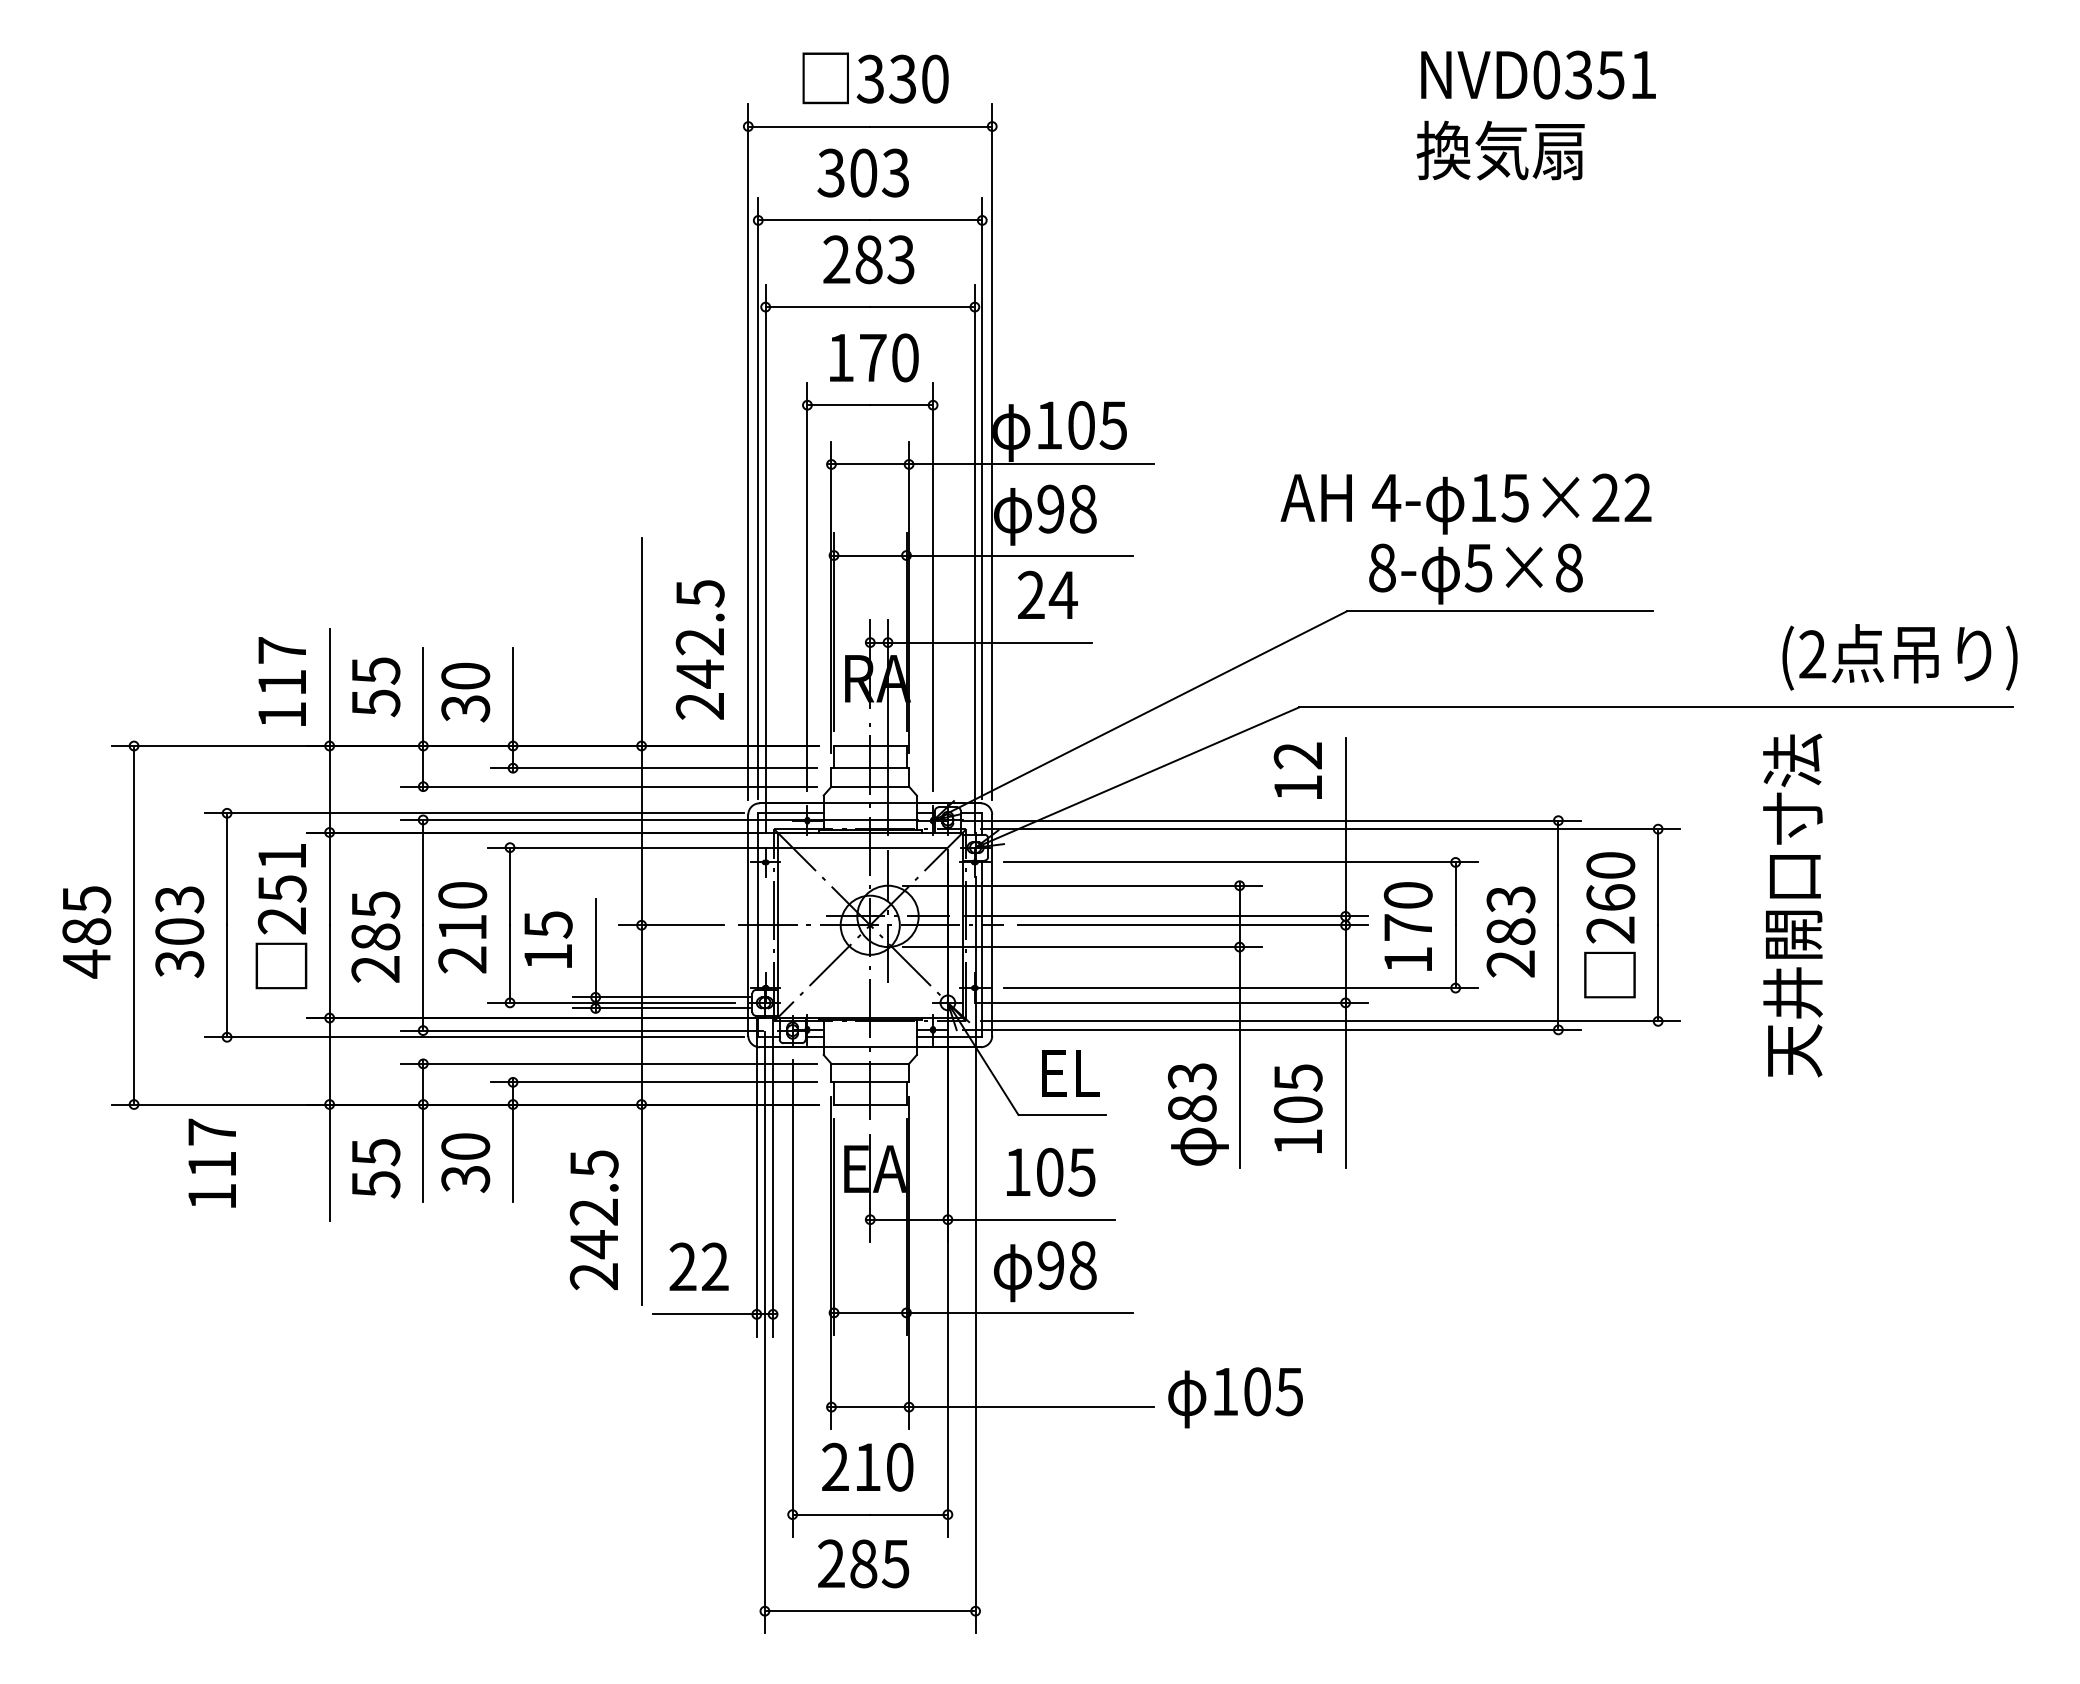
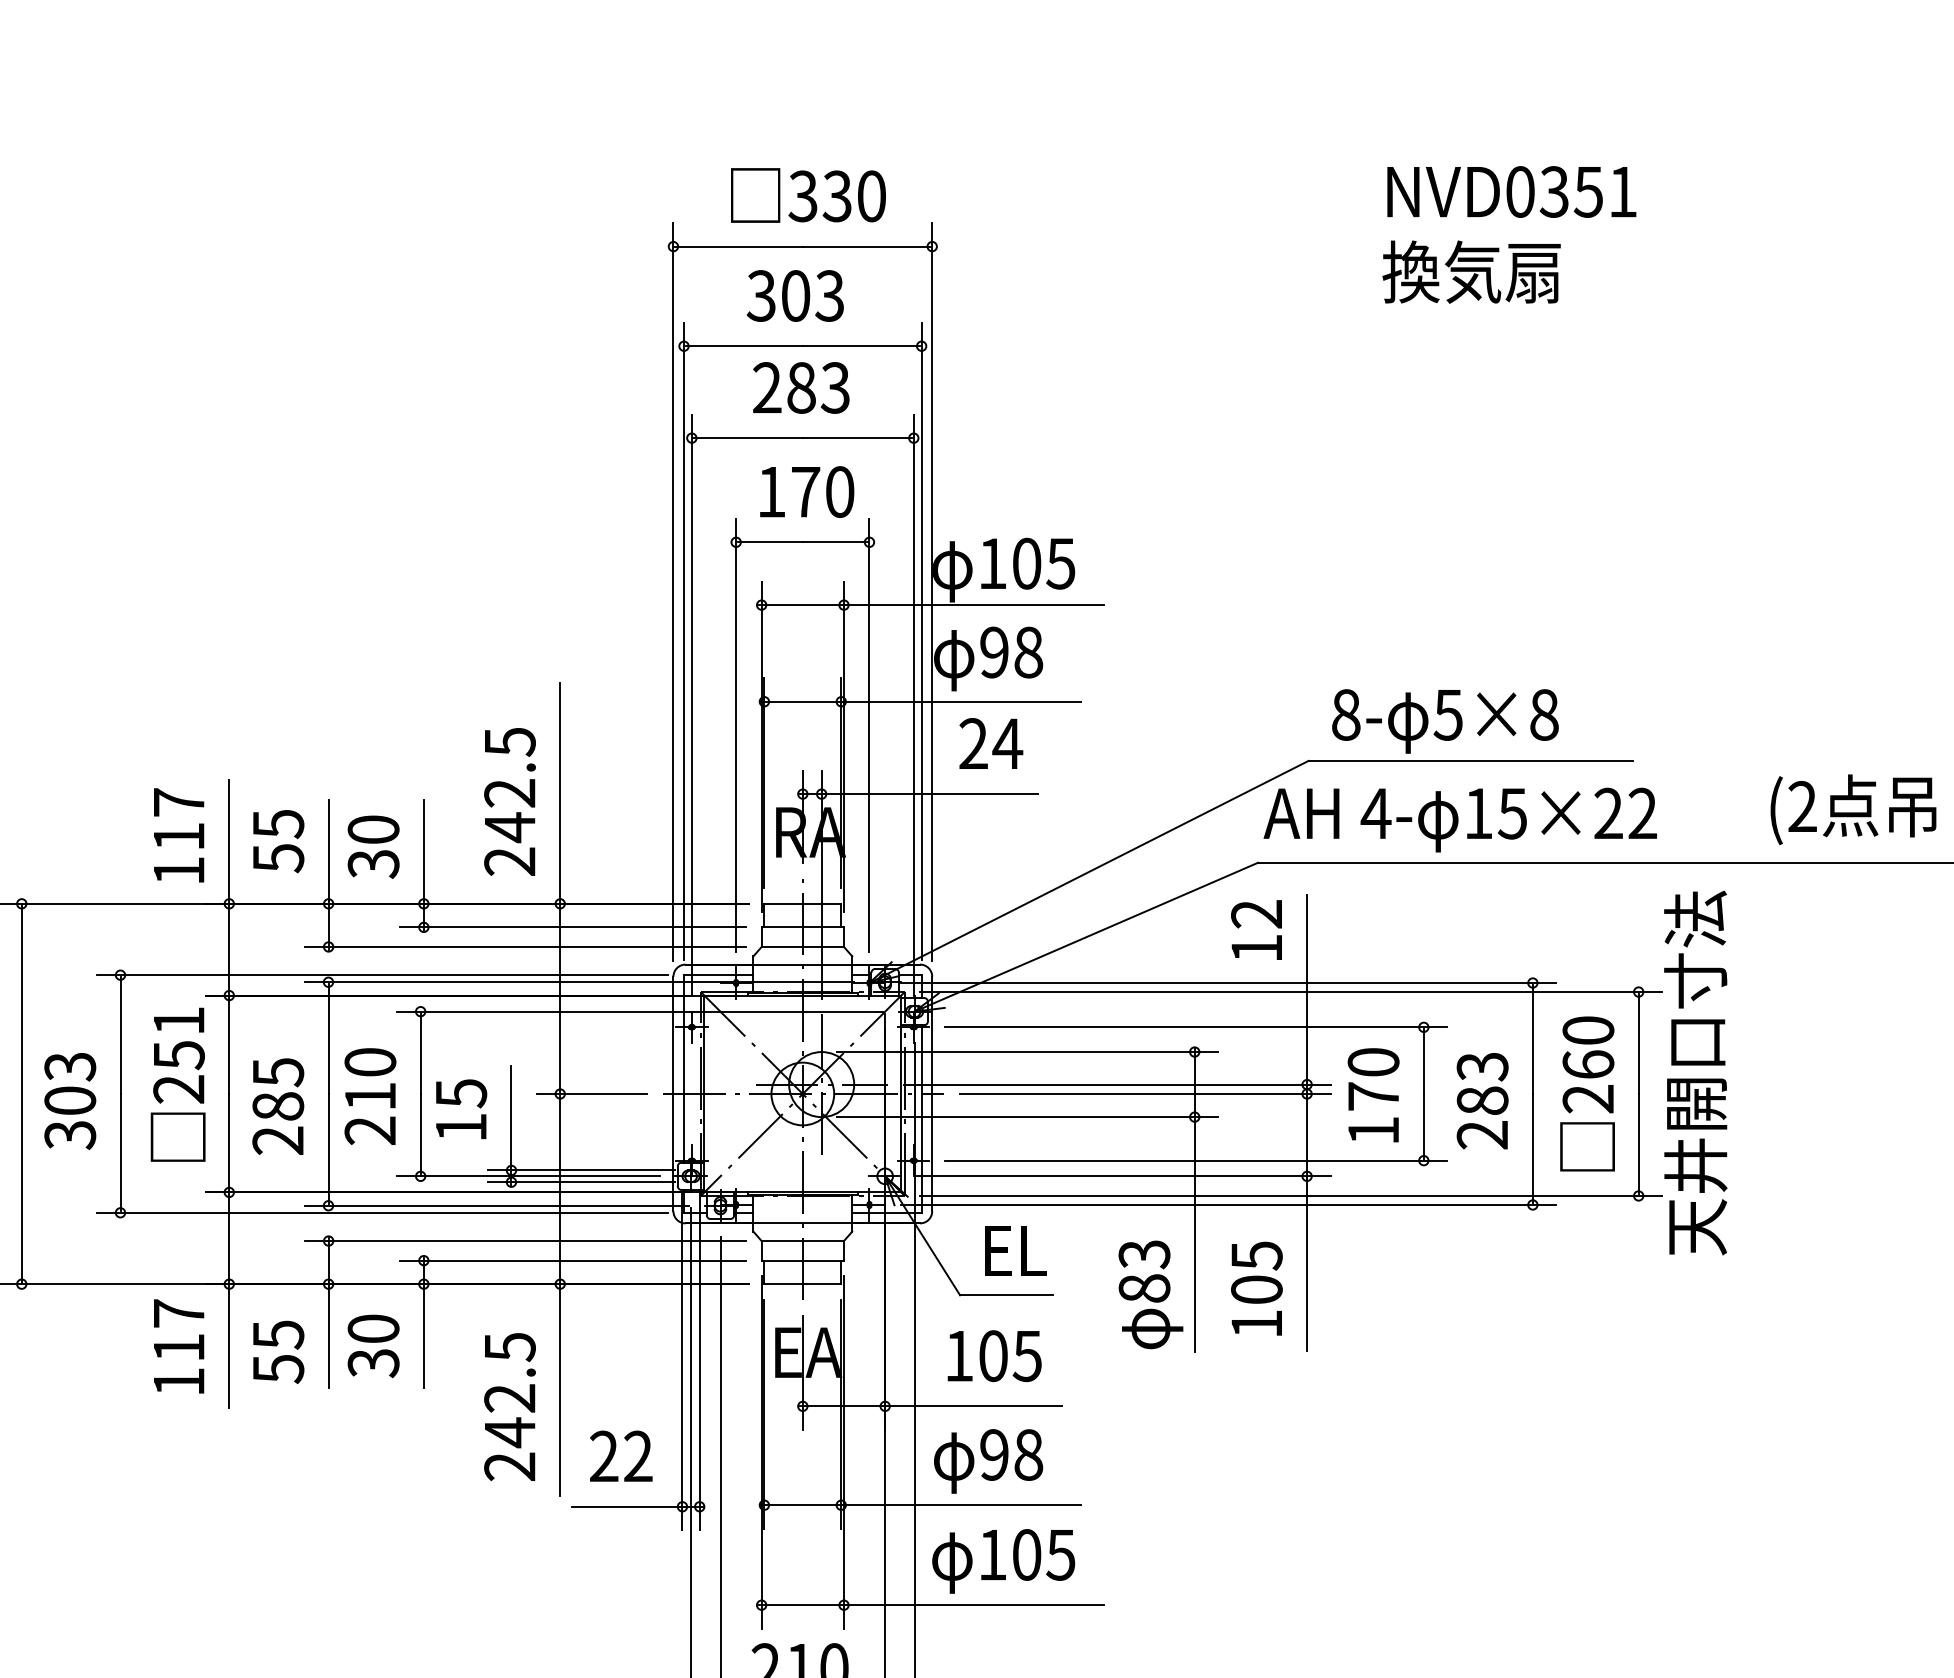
text: (1465, 503) -> (1459, 819), moved
text: (699, 649) -> (509, 801), moved
text: (1792, 905) -> (1695, 1073), moved
text: (211, 1162) -> (178, 1345), moved
text: (1235, 1397) -> (1003, 1561), moved

